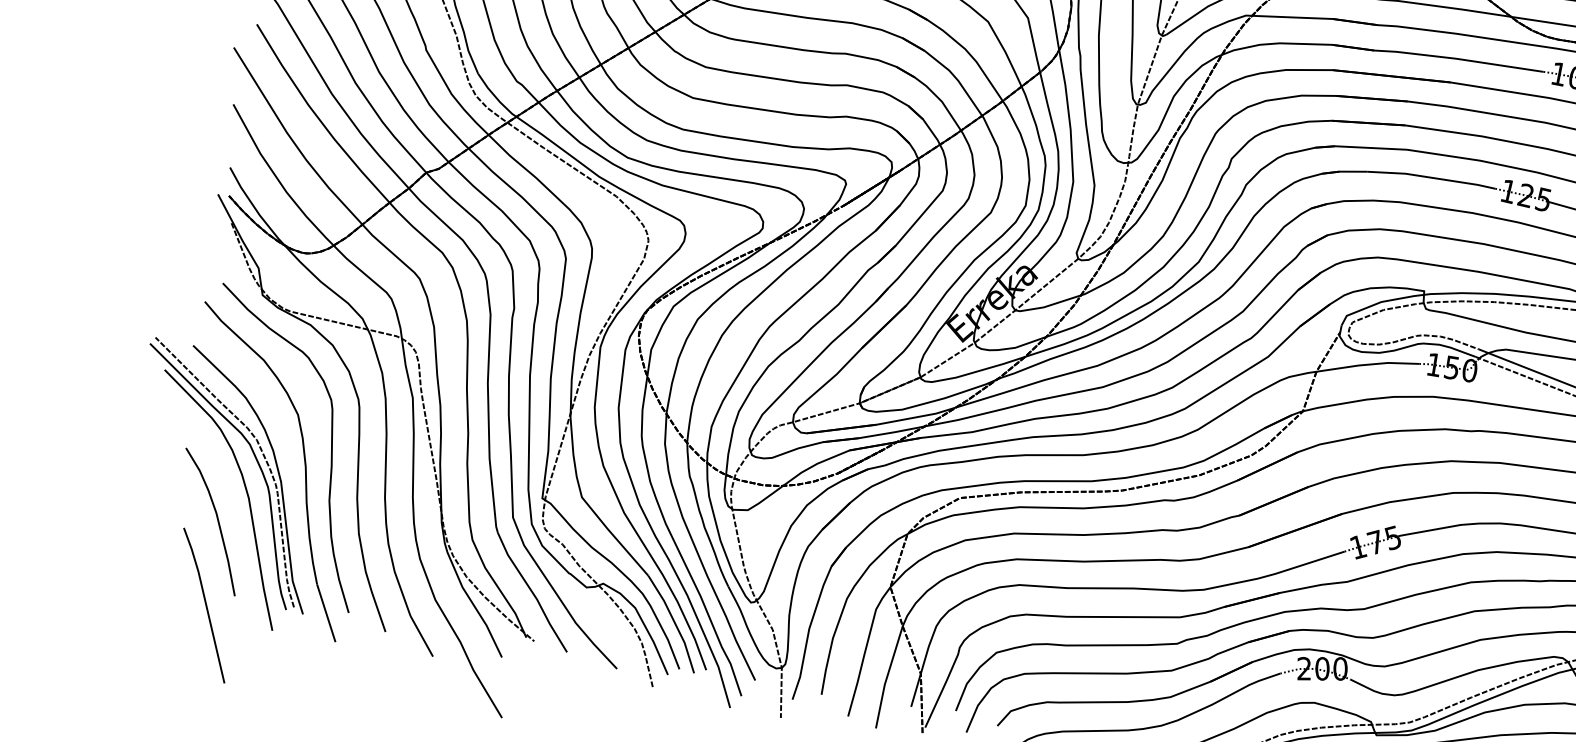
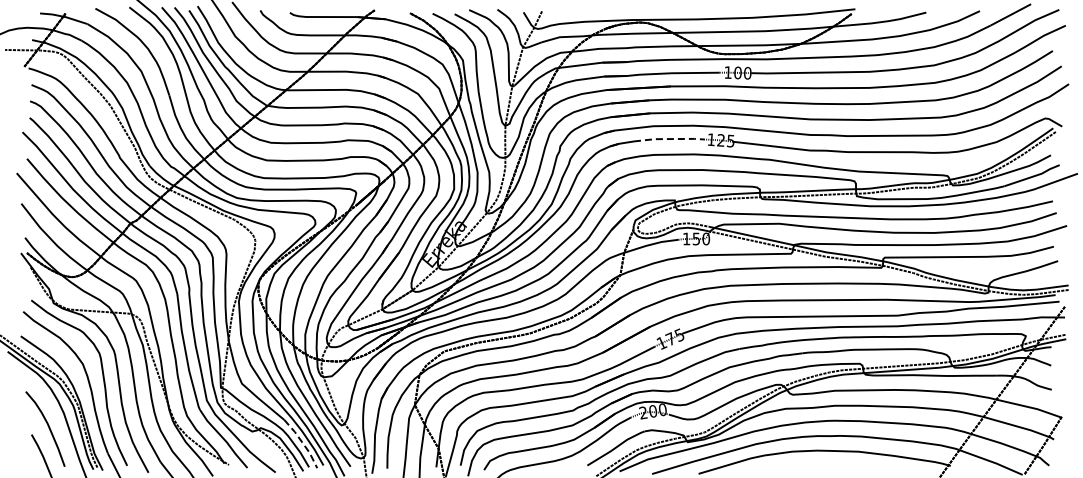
line: (1432, 178) -> (669, 139), solid -> dashed
line: (674, 623) -> (302, 443), solid -> dashed

